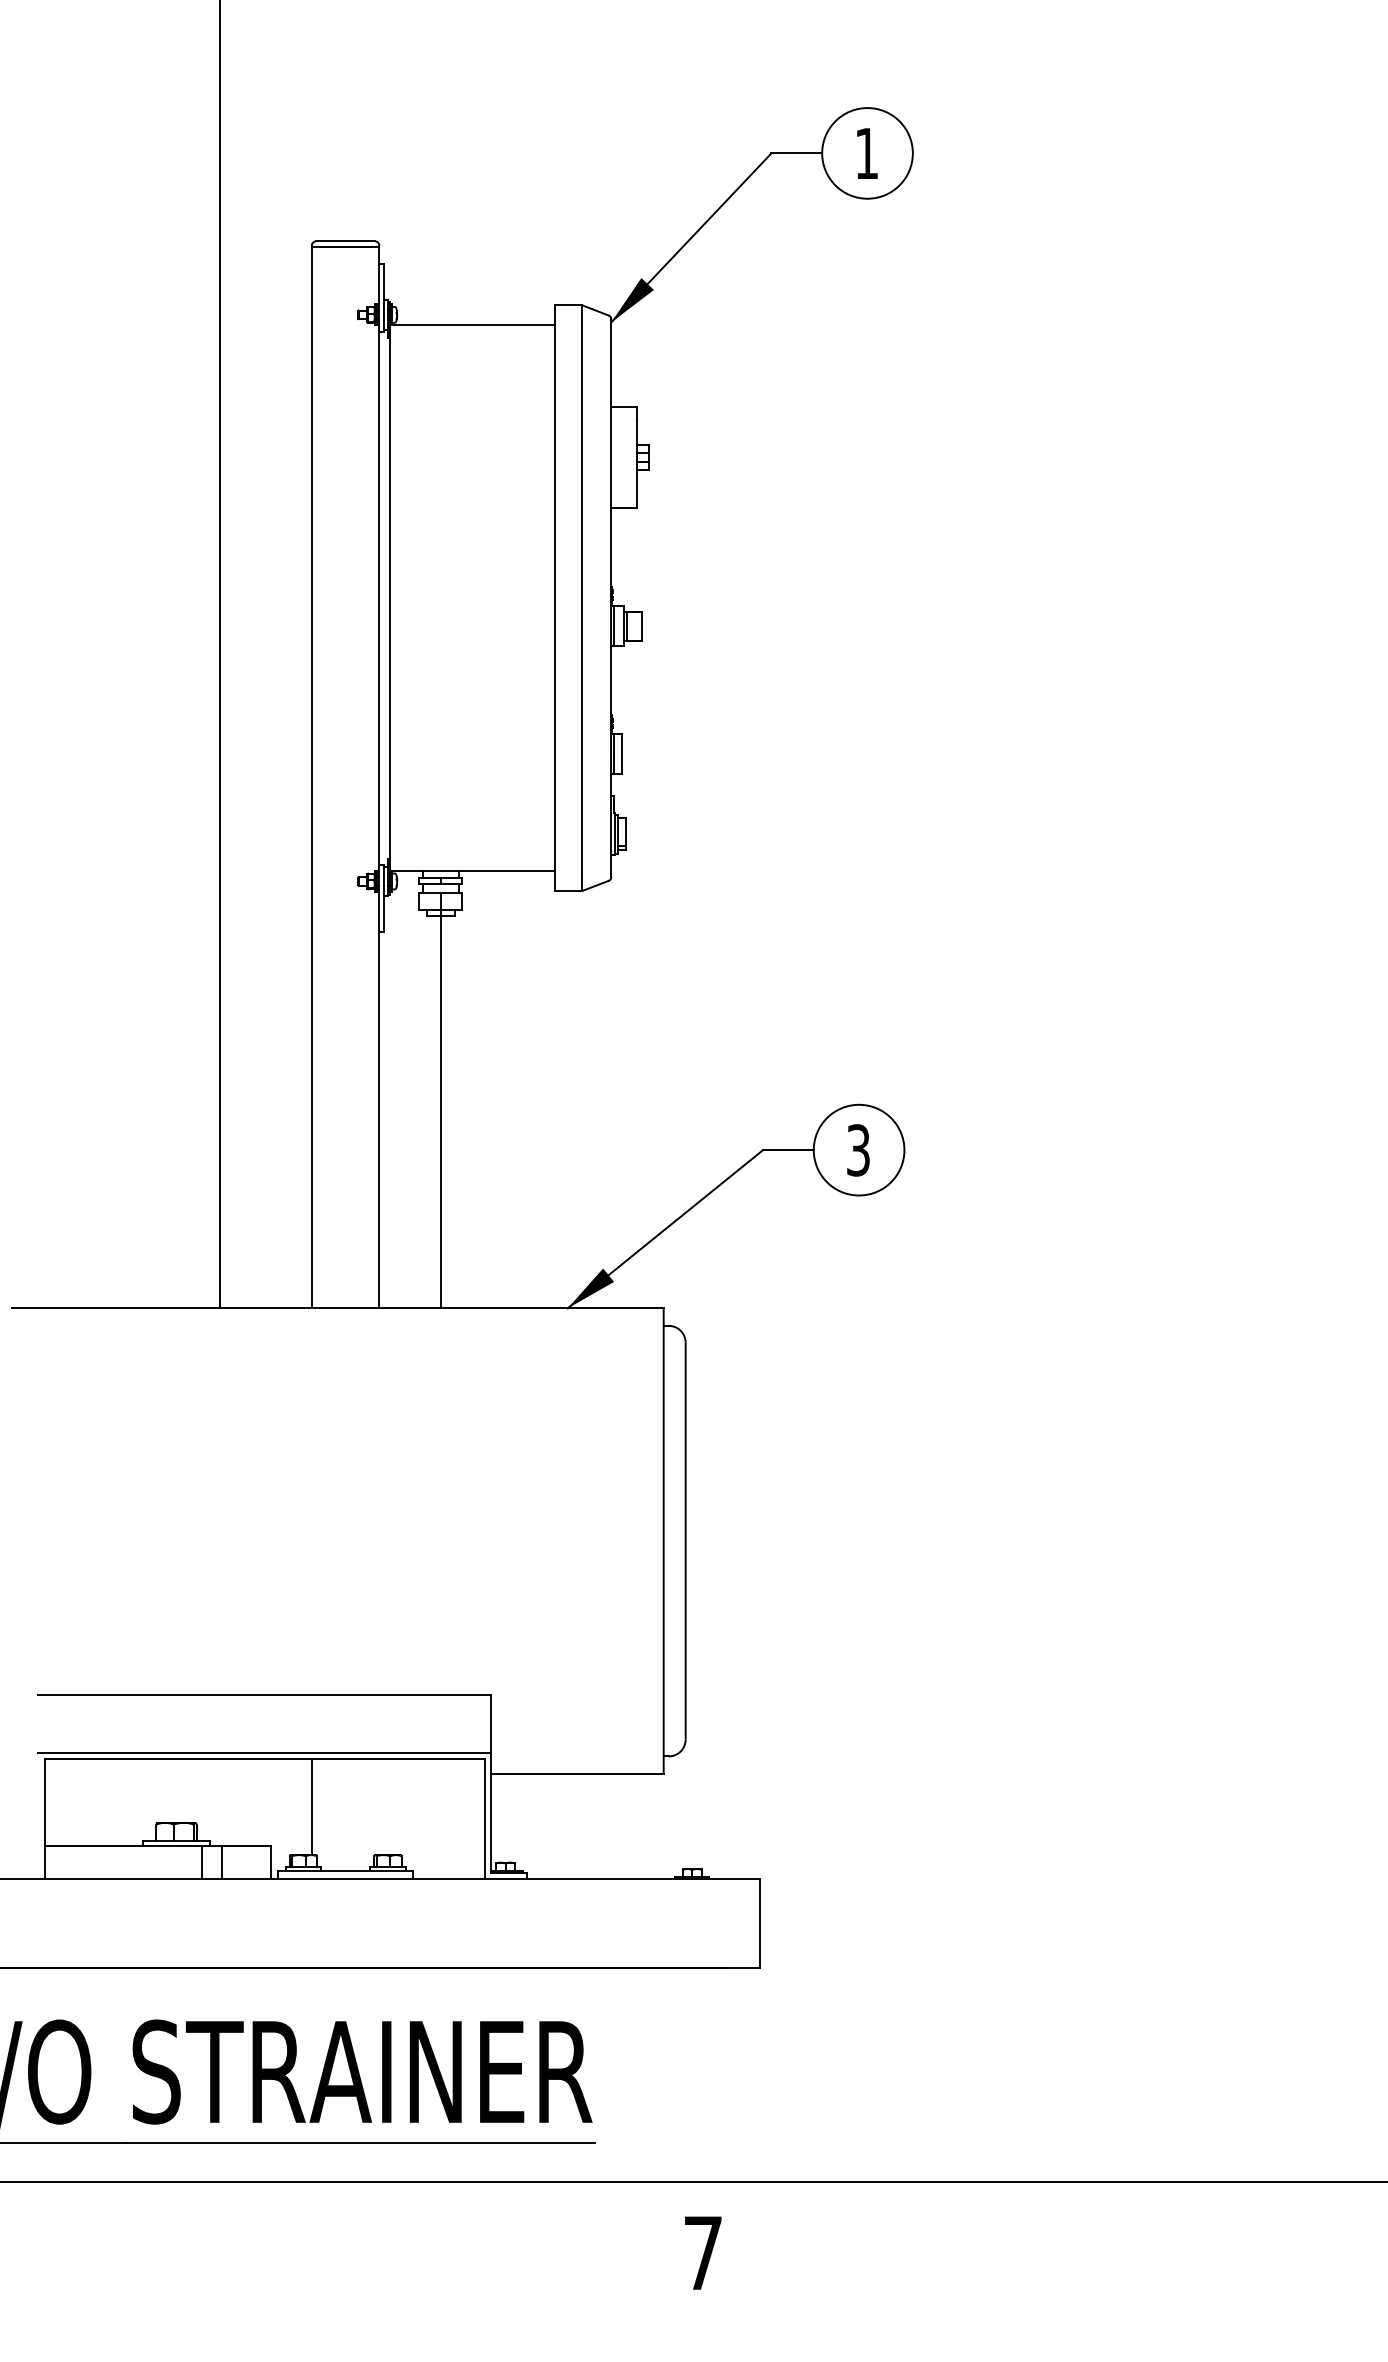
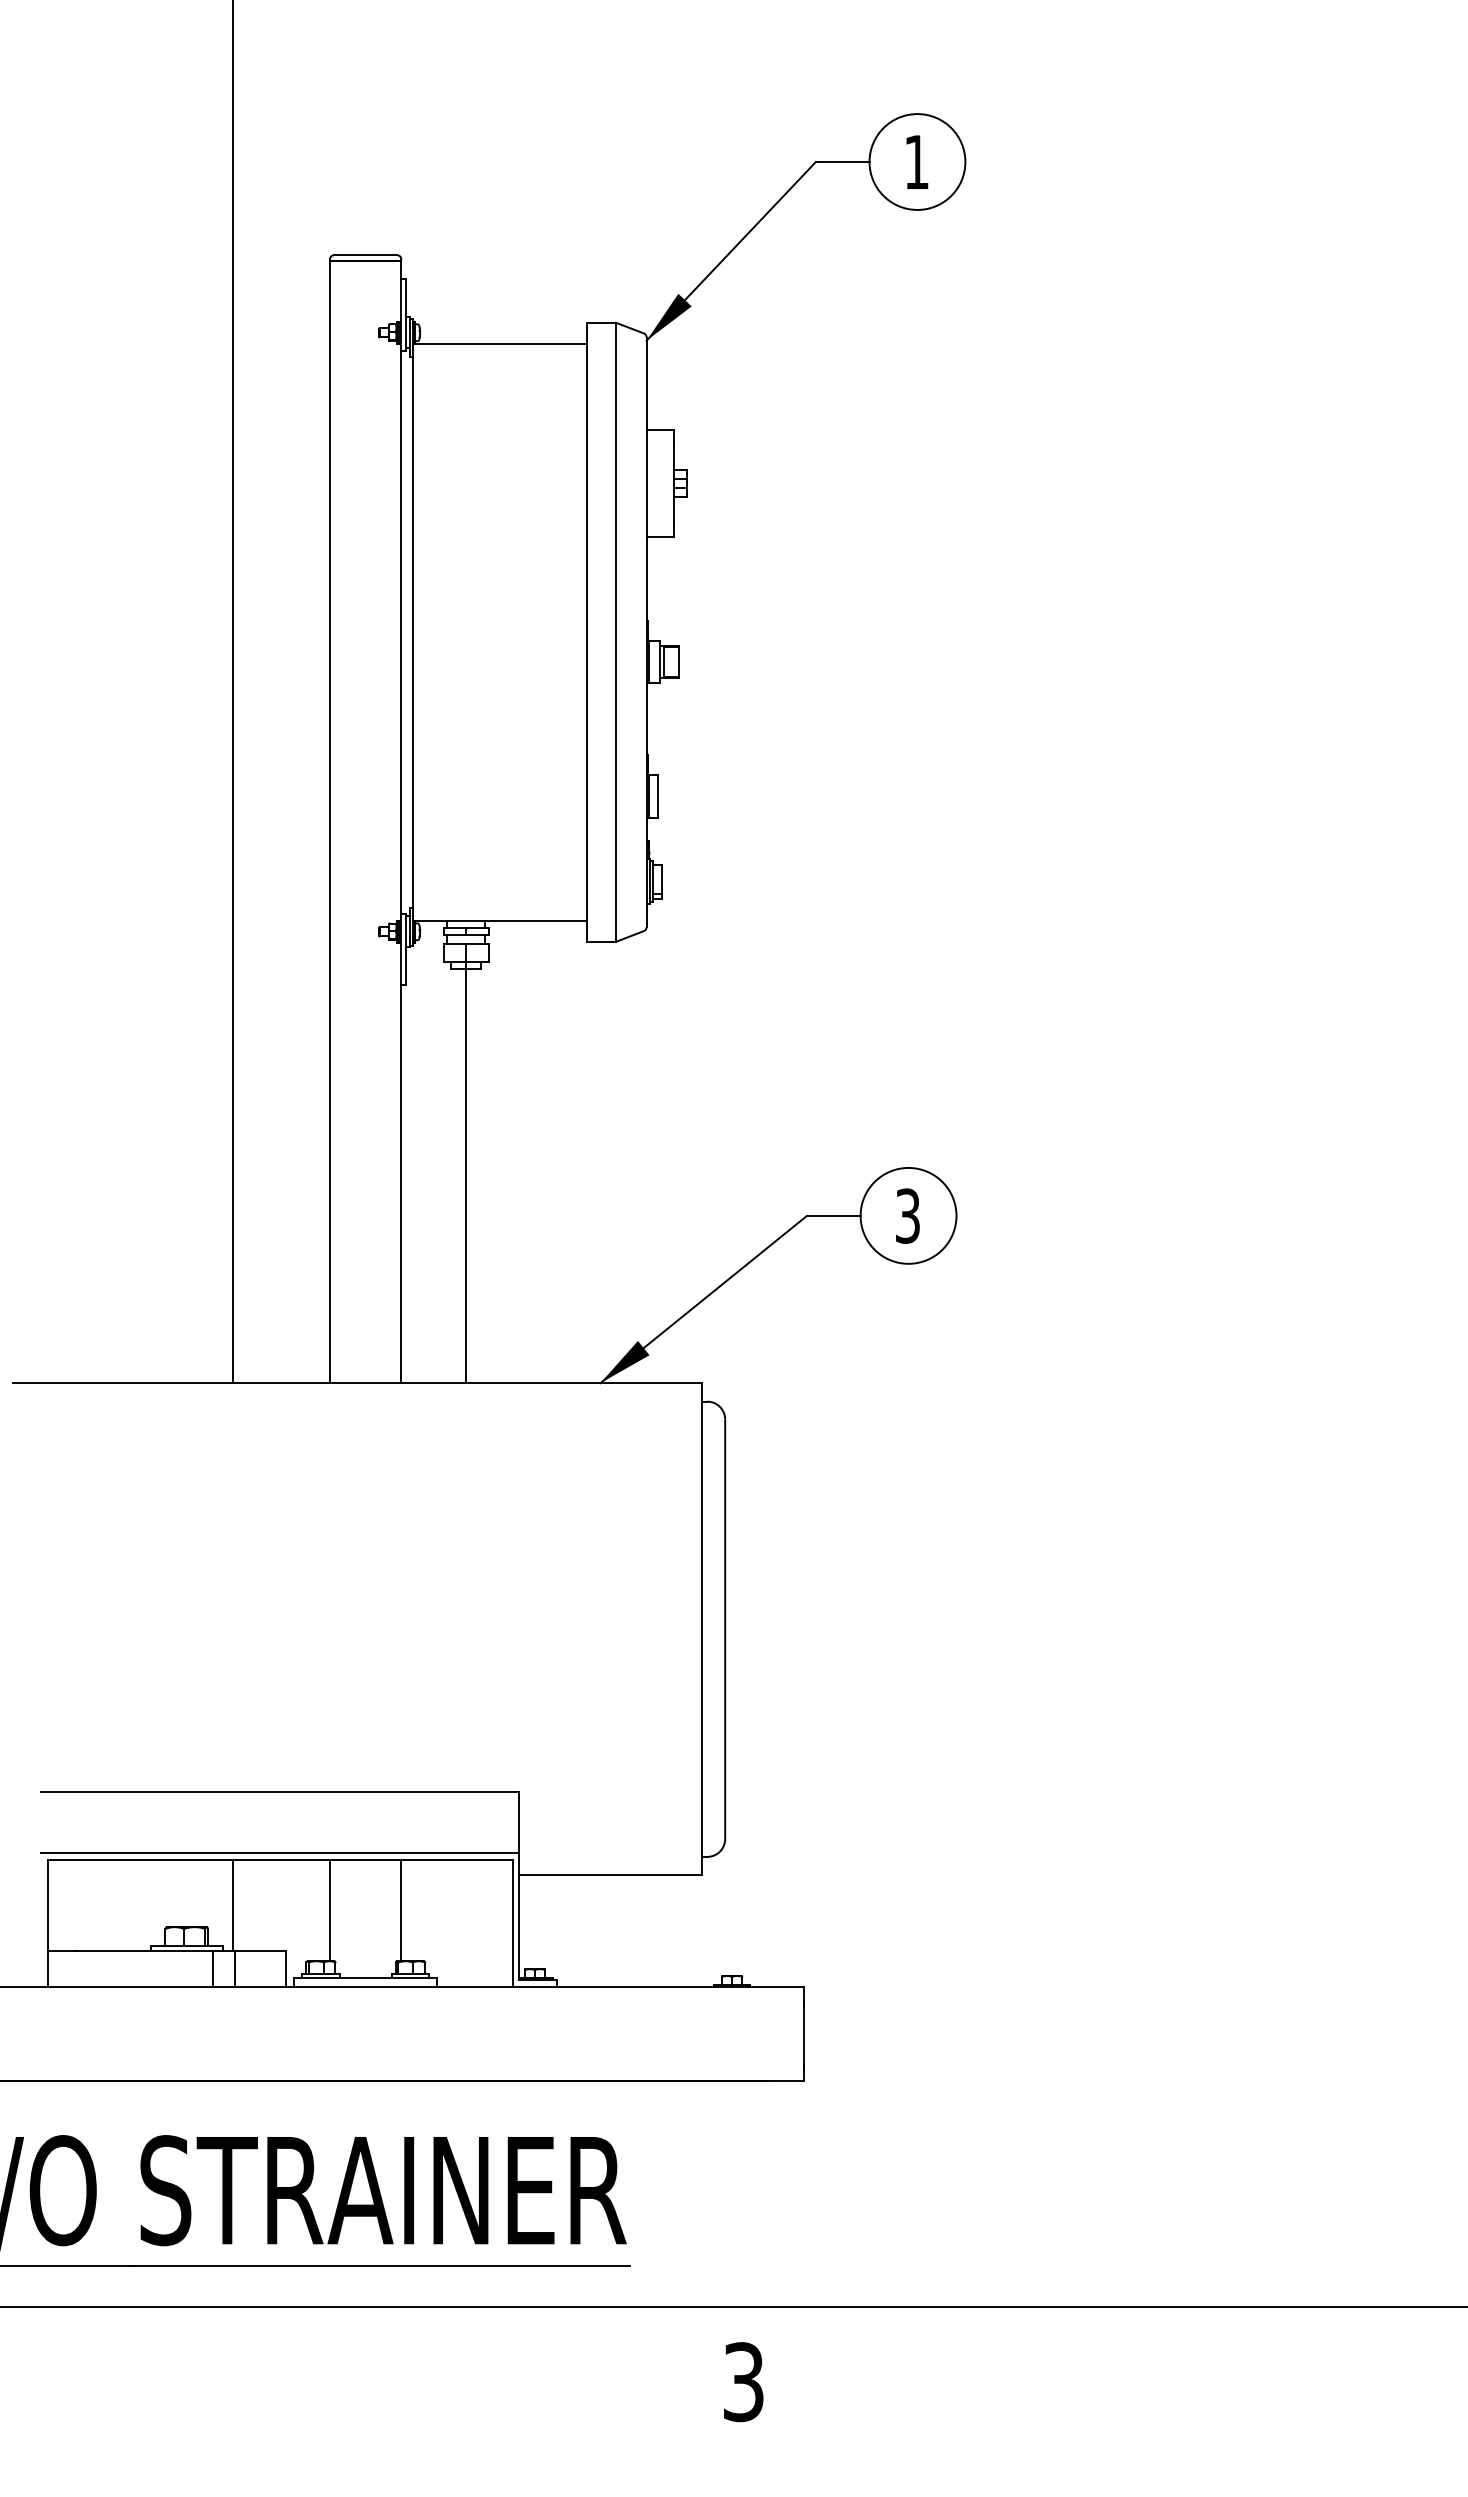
line: (219, 1802) -> (232, 1905), added
line: (379, 1807) -> (401, 1910), added
text: (702, 2253) -> (742, 2382), 7 -> 3

